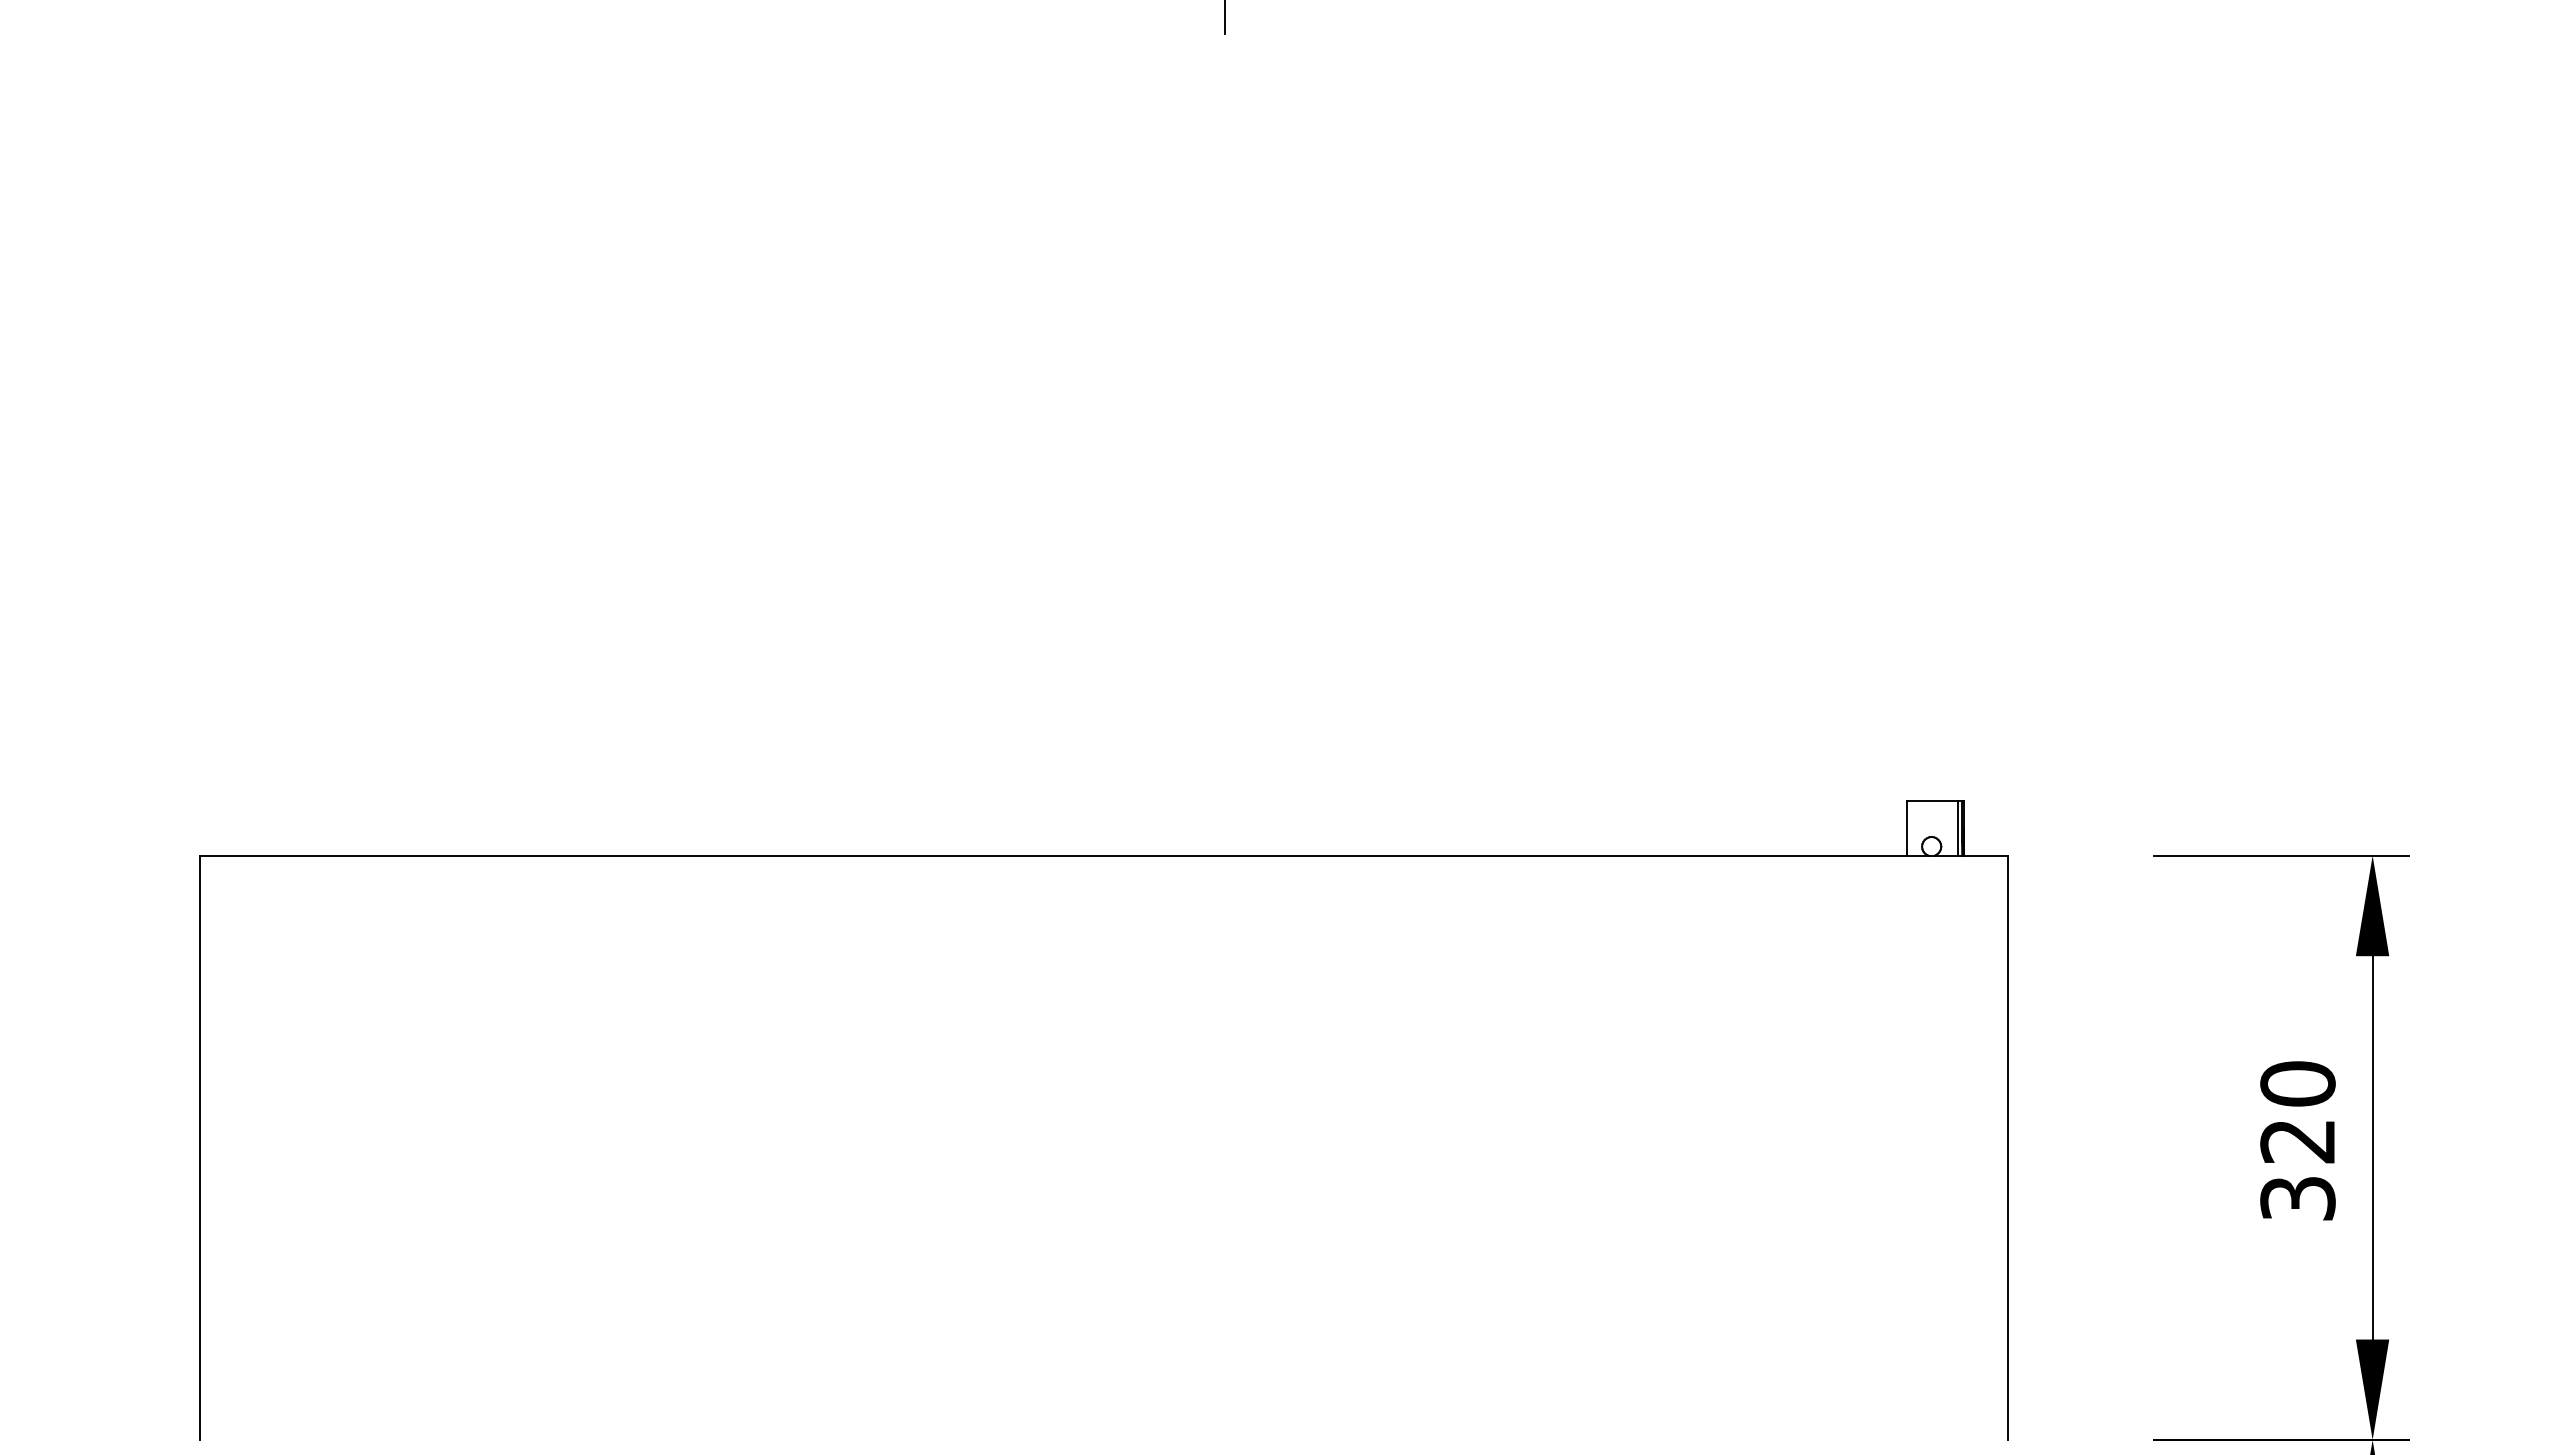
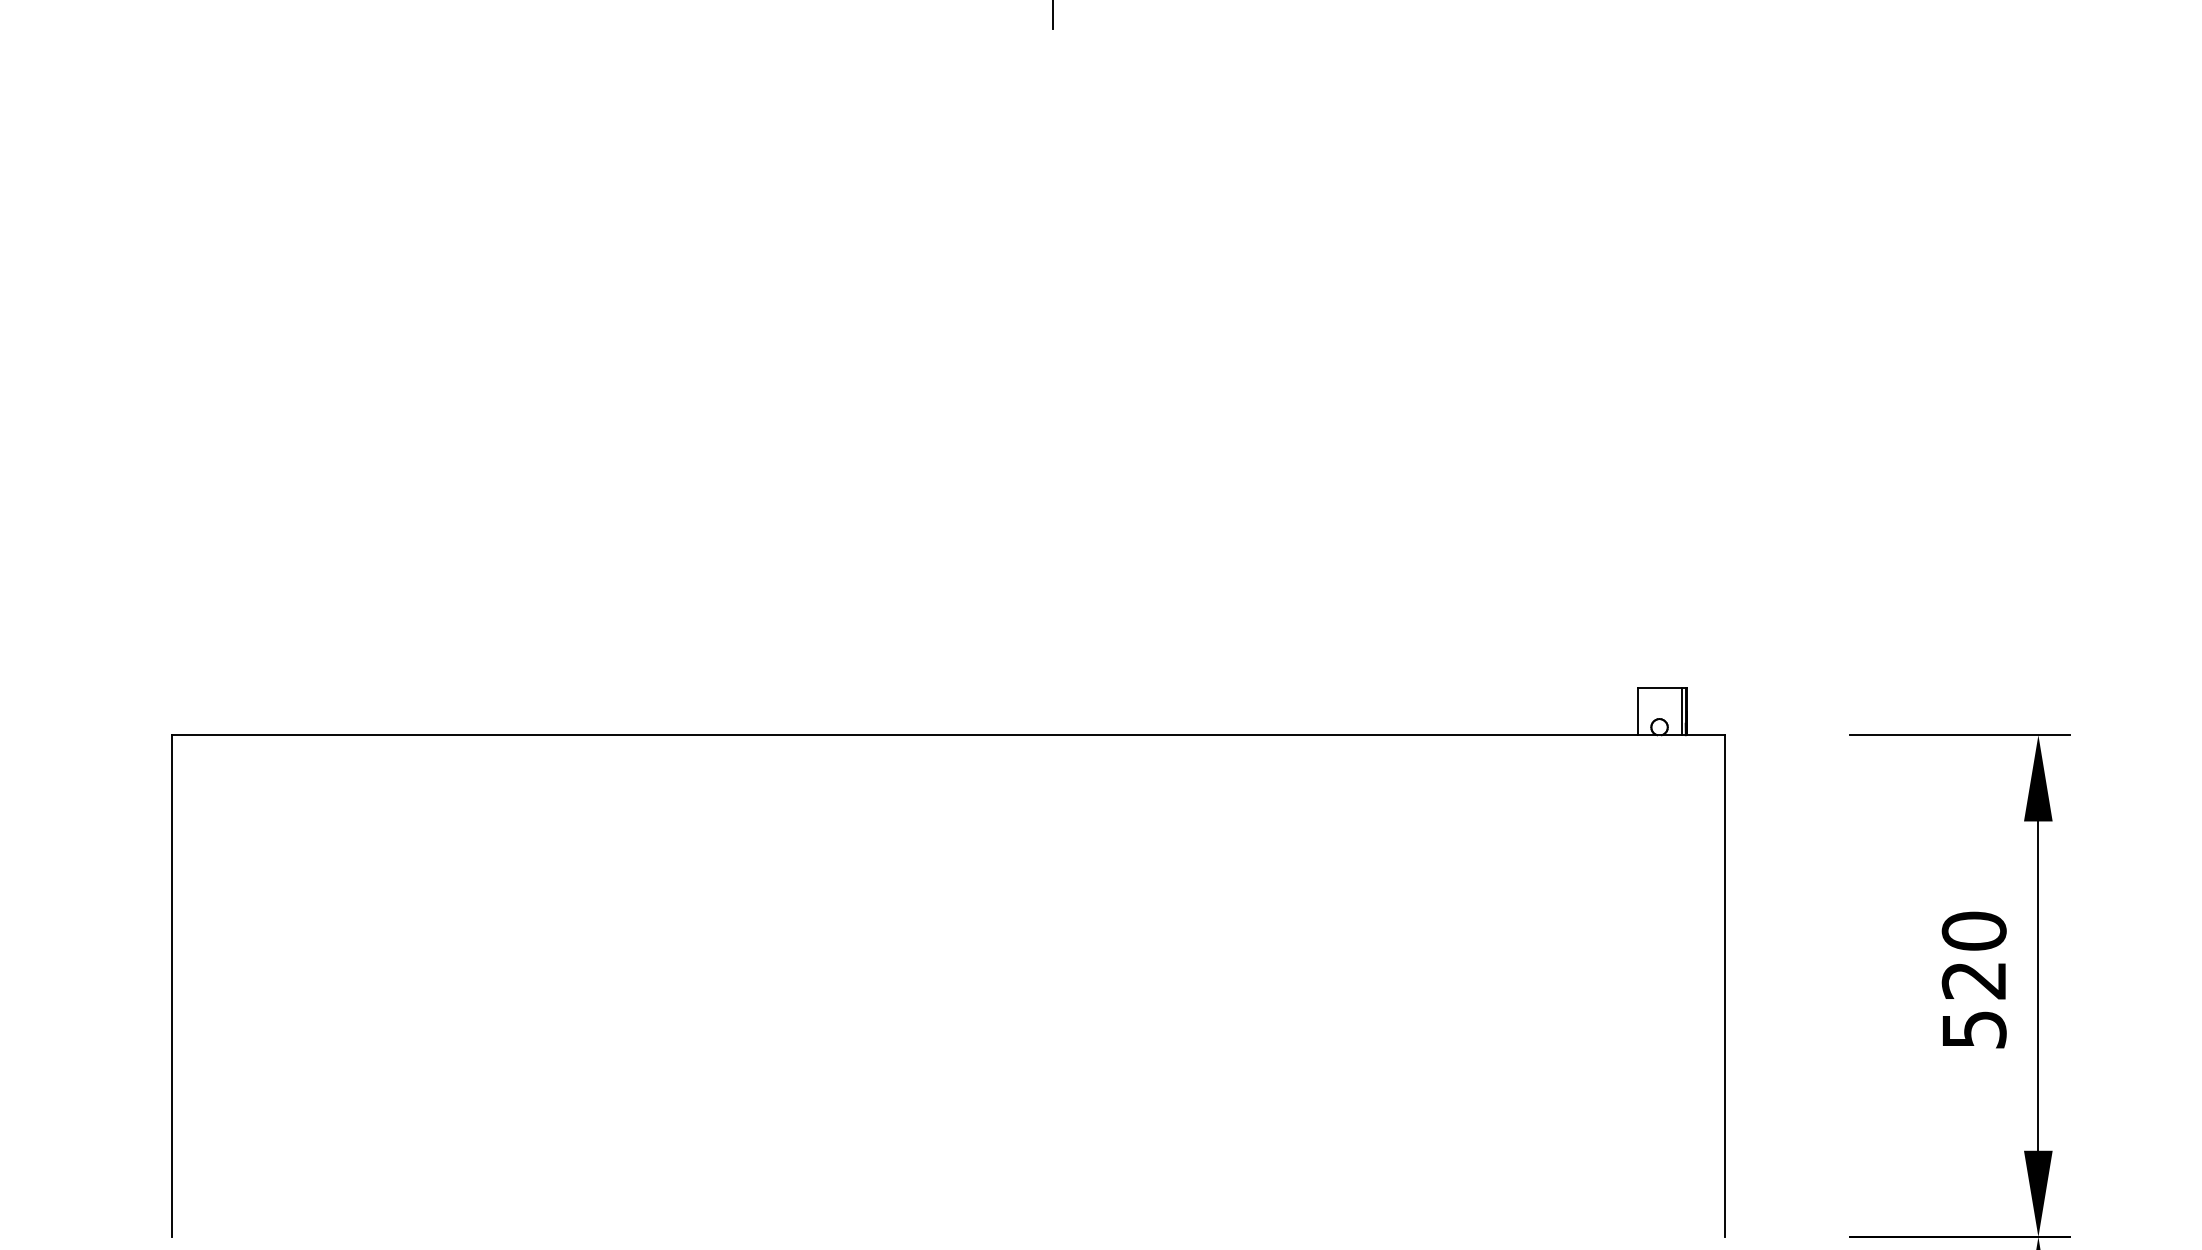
text: (2297, 1198) -> (1973, 1029), 320 -> 520

